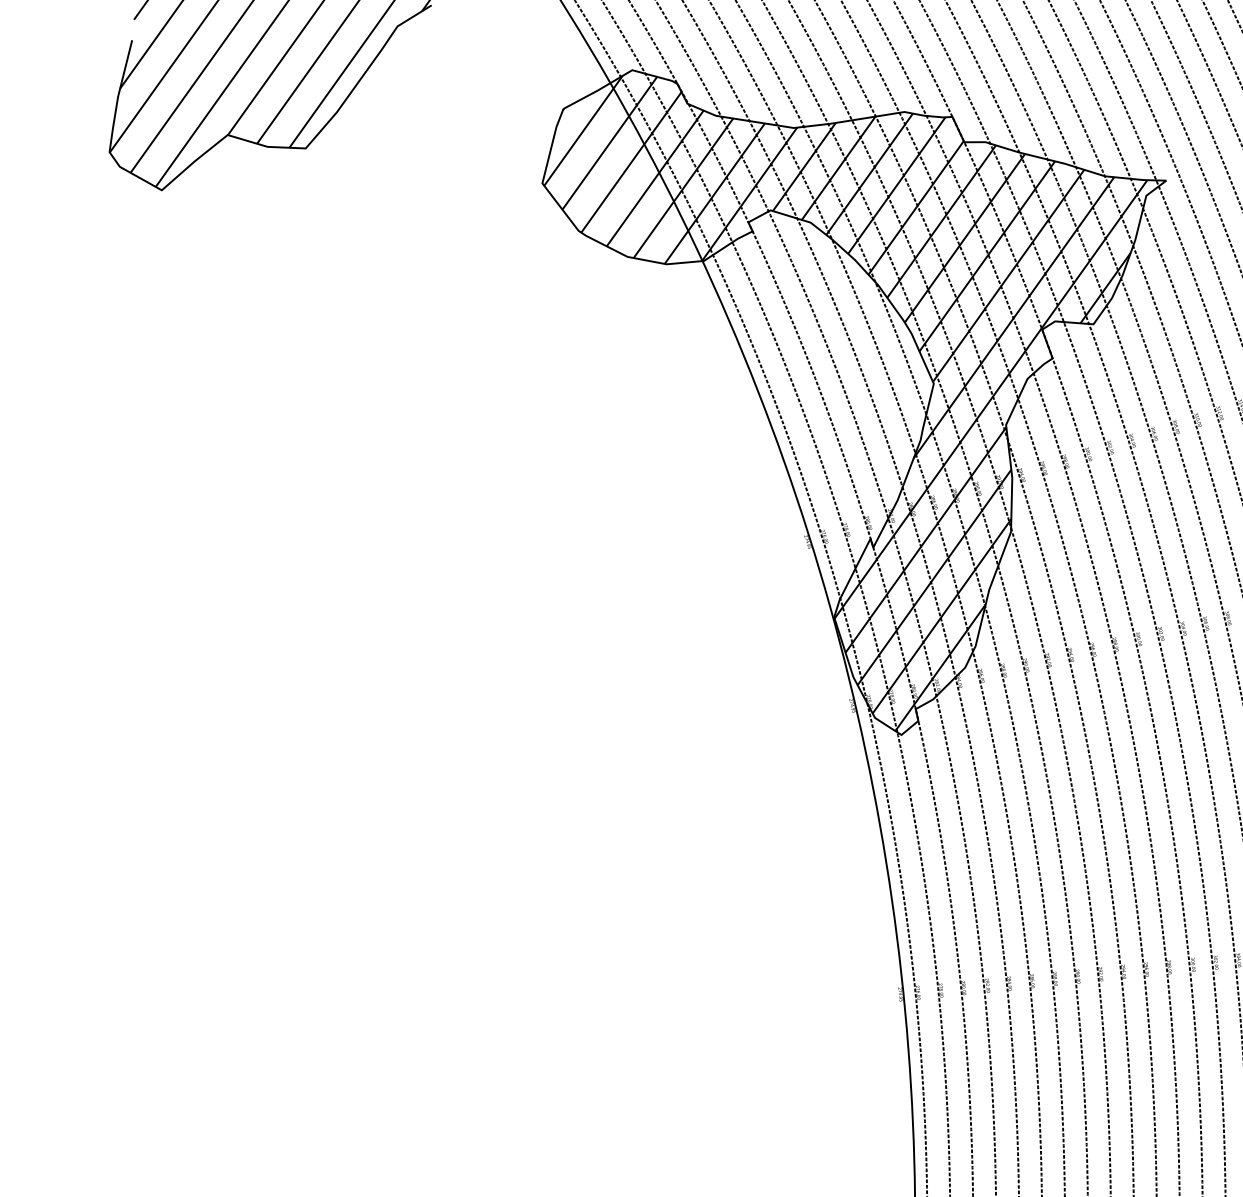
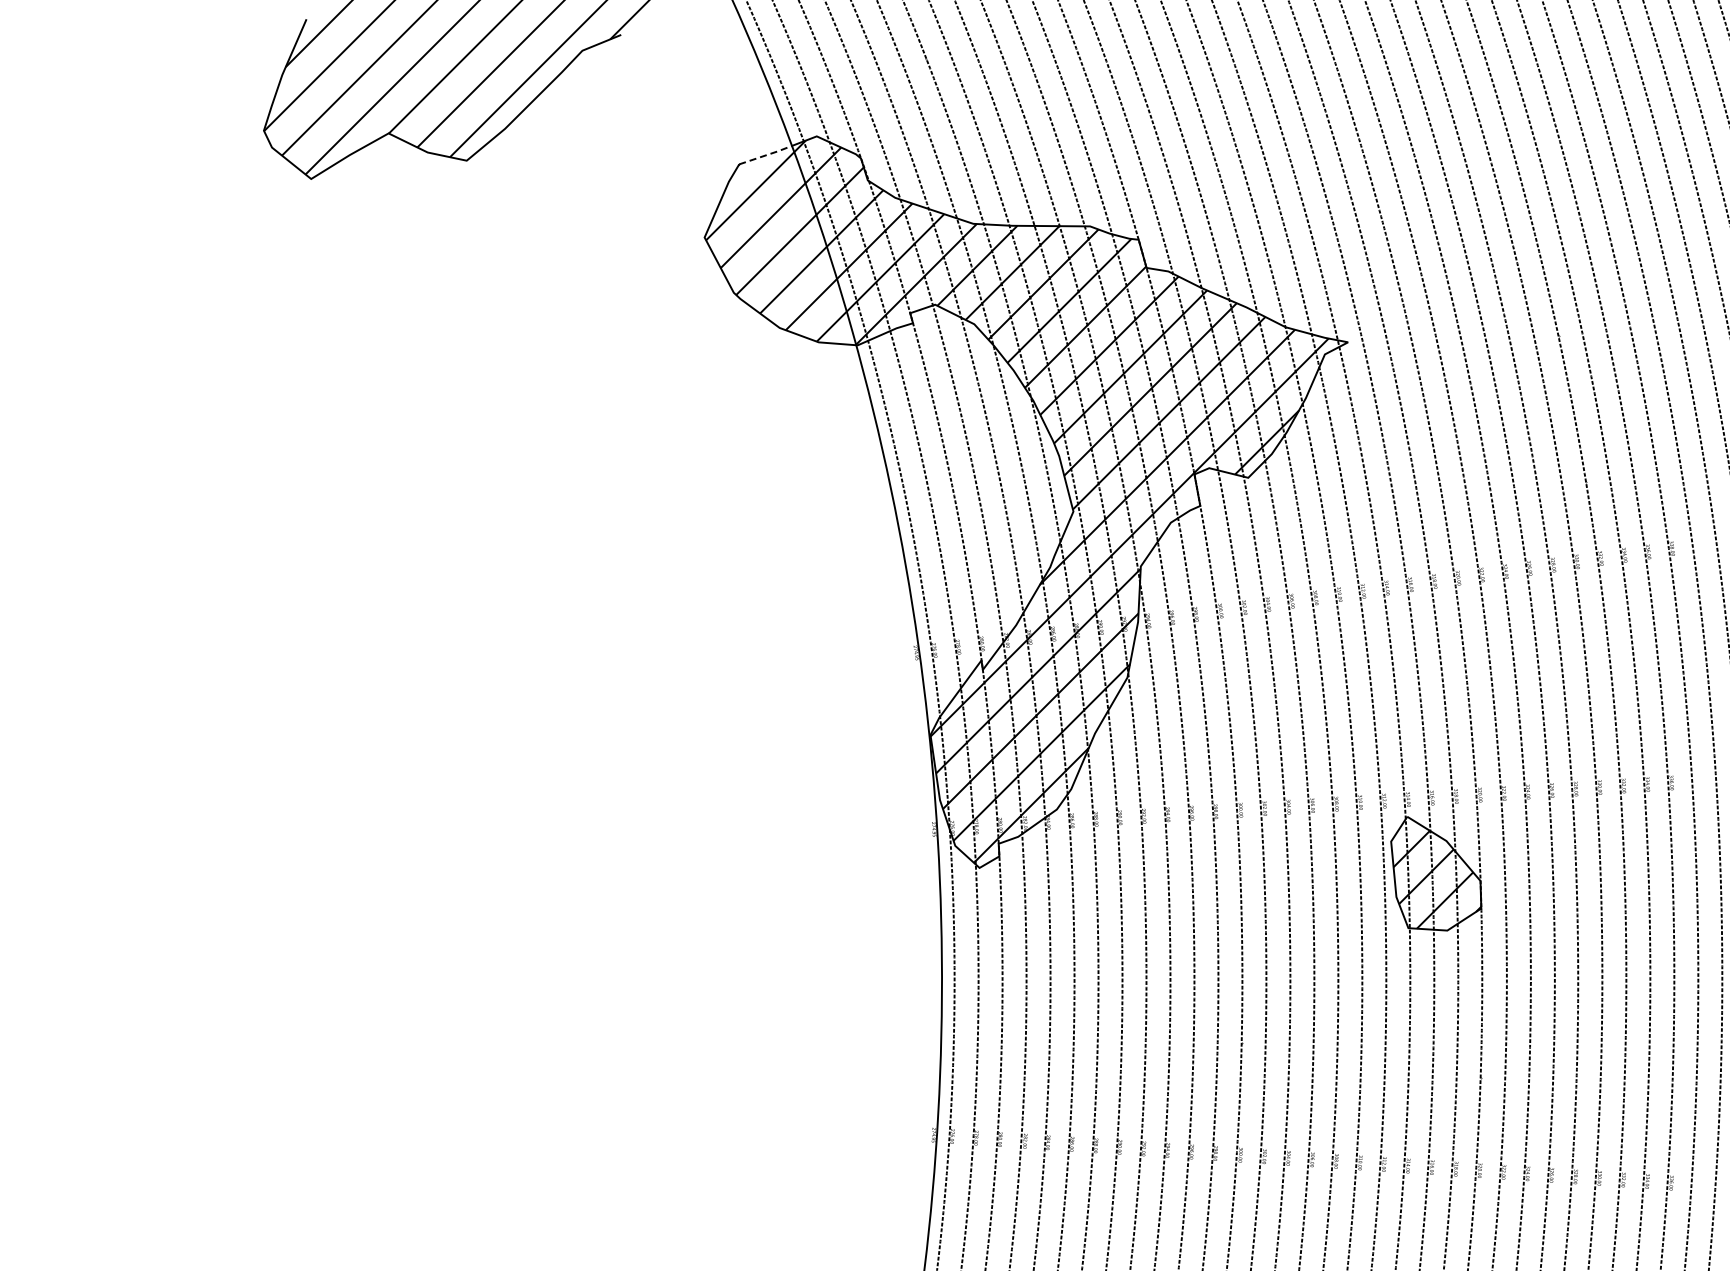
line: (587, 96) -> (766, 155), solid -> dashed

